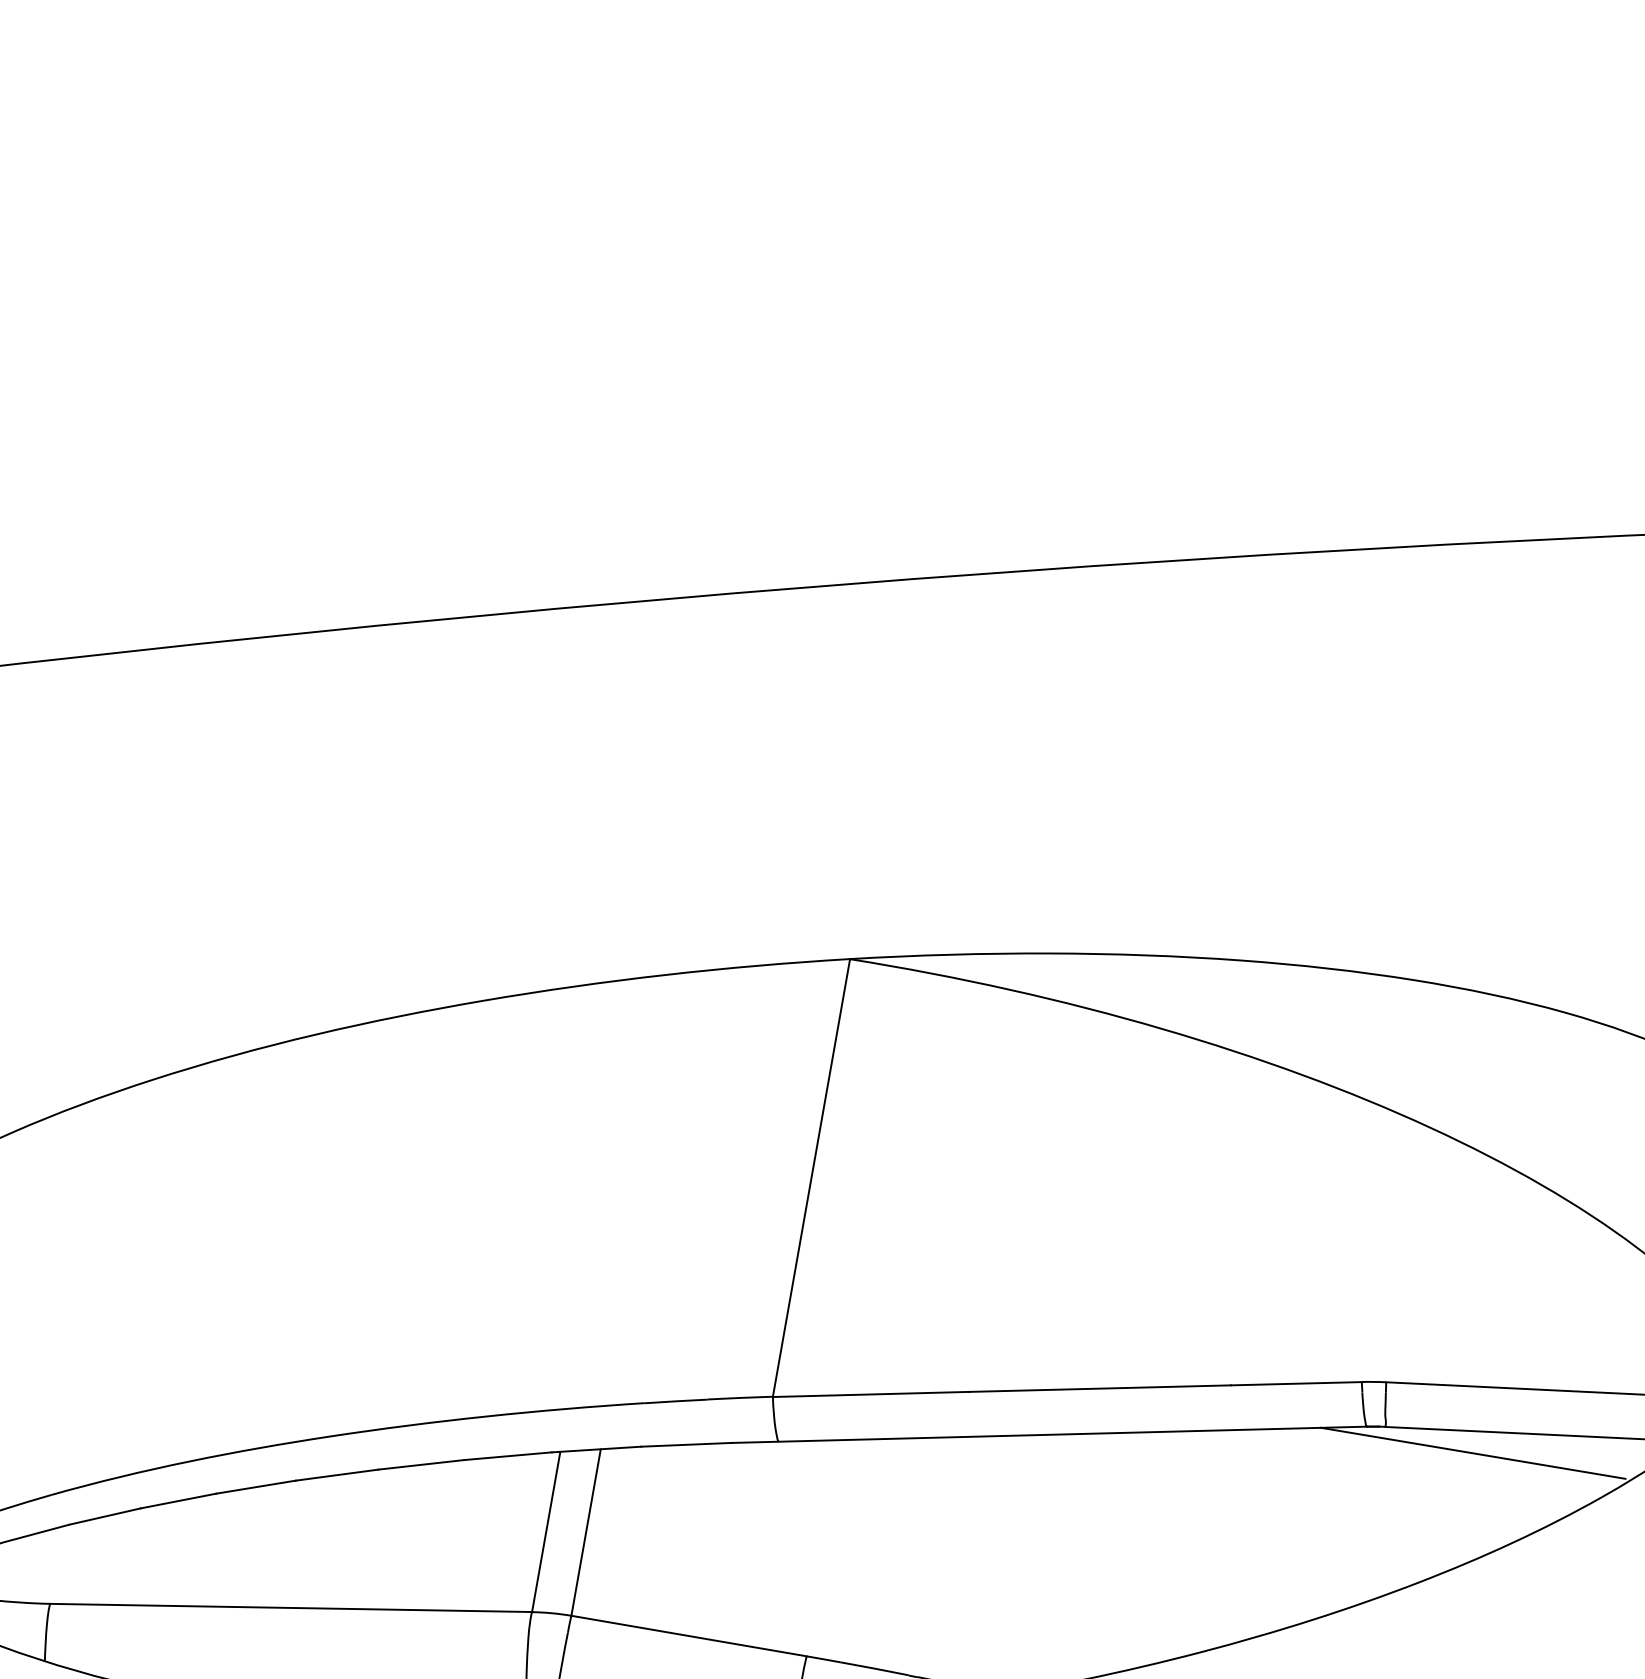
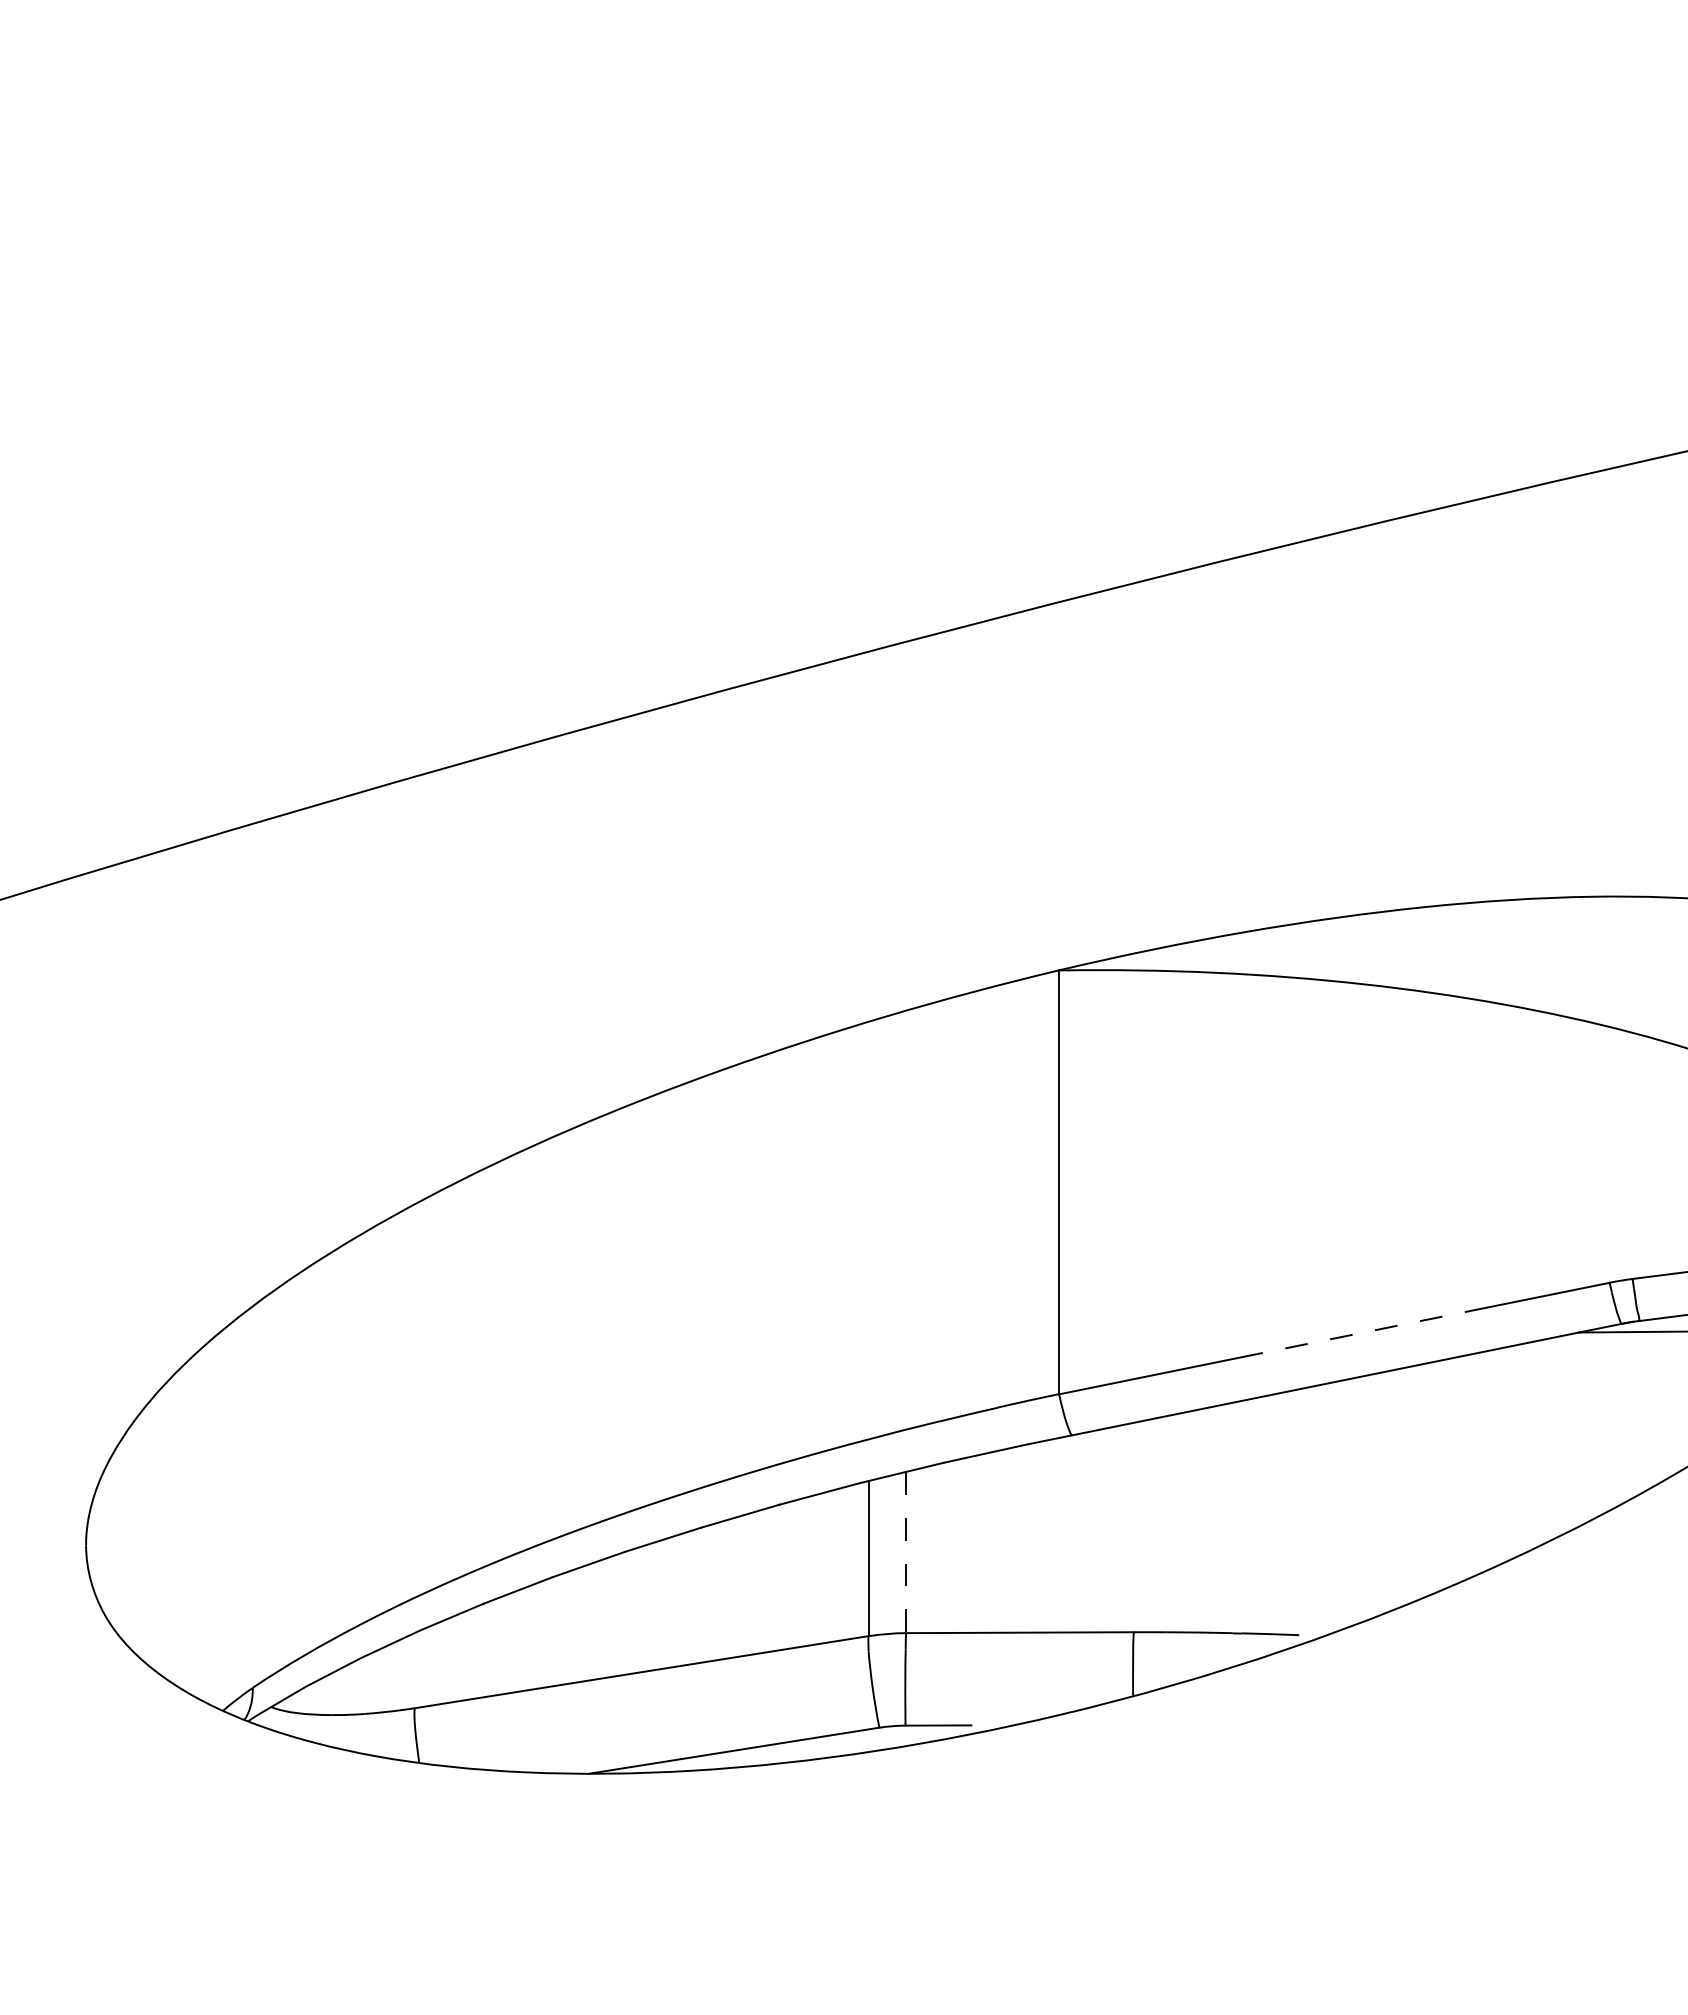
line: (1099, 1388) -> (1364, 1332), solid -> dashed
line: (586, 1532) -> (906, 1552), solid -> dashed

